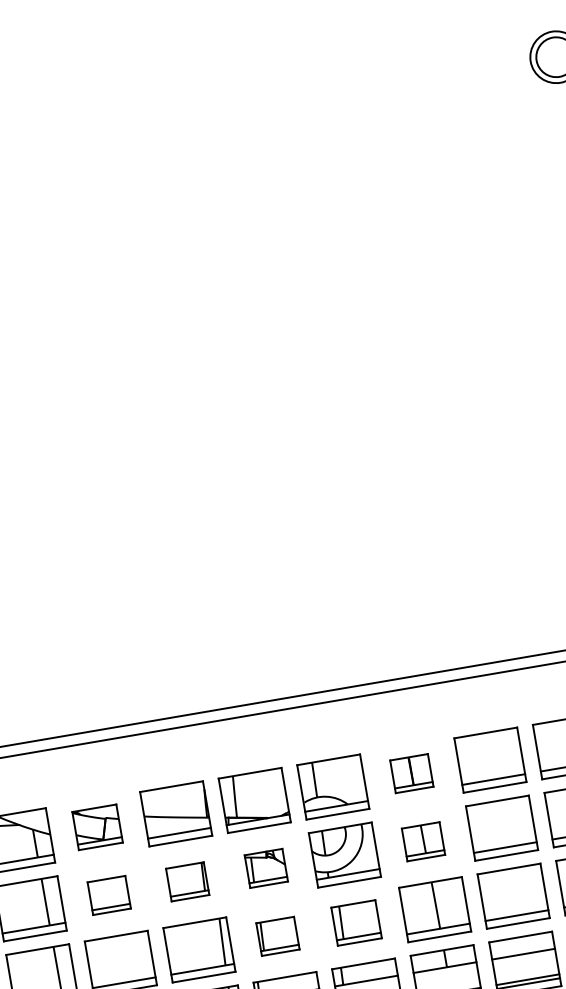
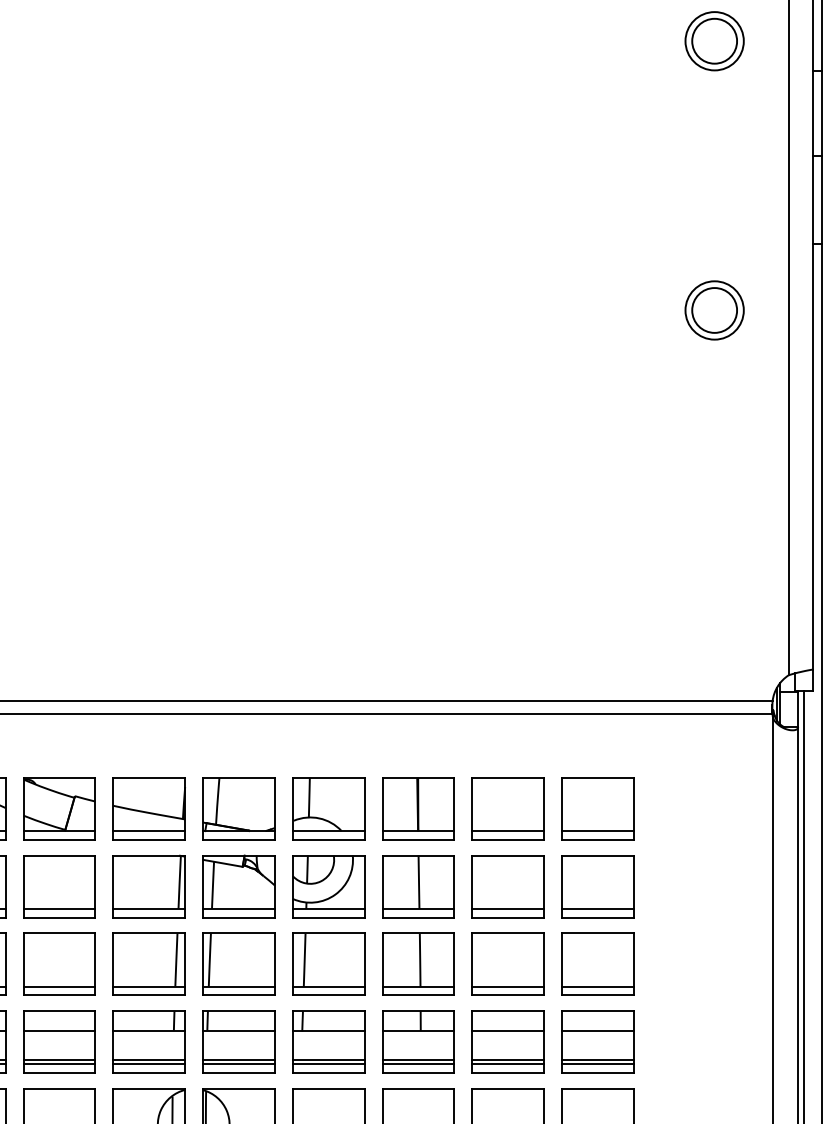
part: (411, 773) -> (418, 808), size x1.67
part: (97, 826) -> (59, 808), size x1.43
part: (423, 841) -> (418, 886), size x1.67
part: (265, 868) -> (238, 886), size x1.67
part: (187, 881) -> (148, 886), size x1.67
part: (109, 895) -> (59, 886), size x1.67
part: (356, 922) -> (328, 963), size x1.43
part: (277, 935) -> (238, 963), size x1.67

